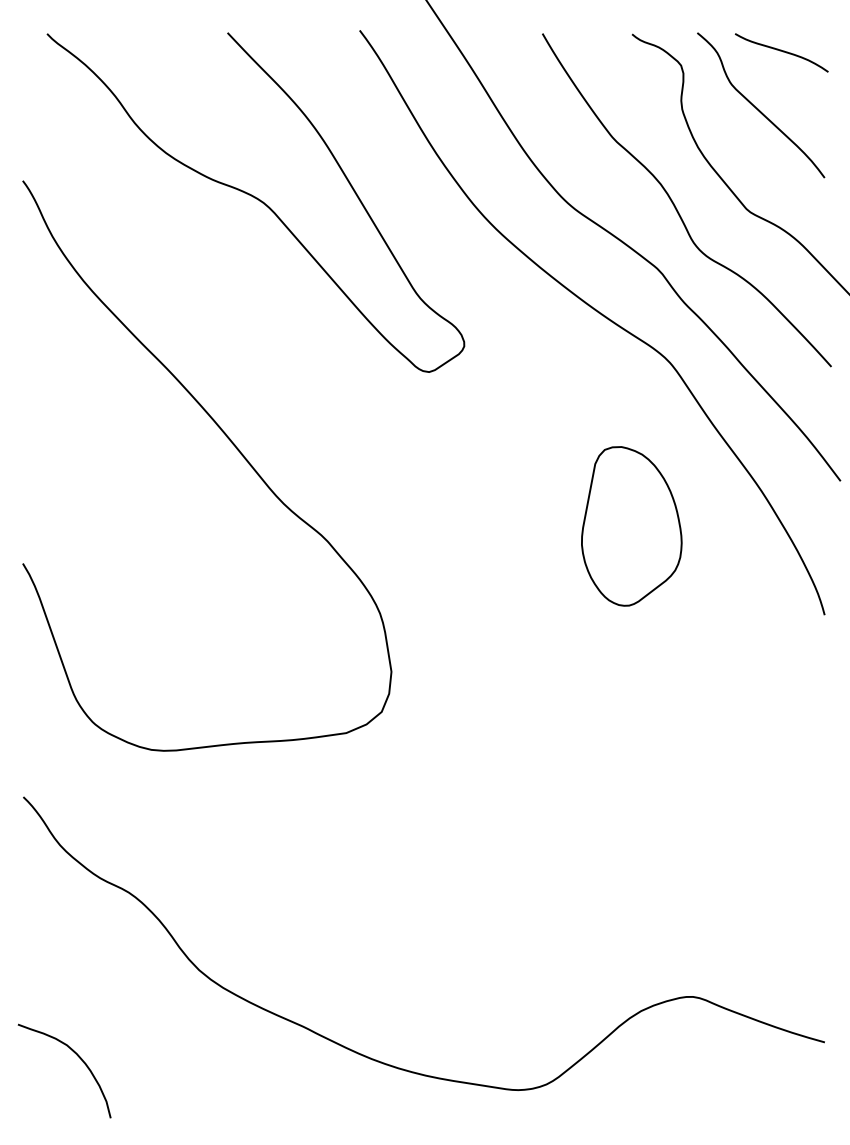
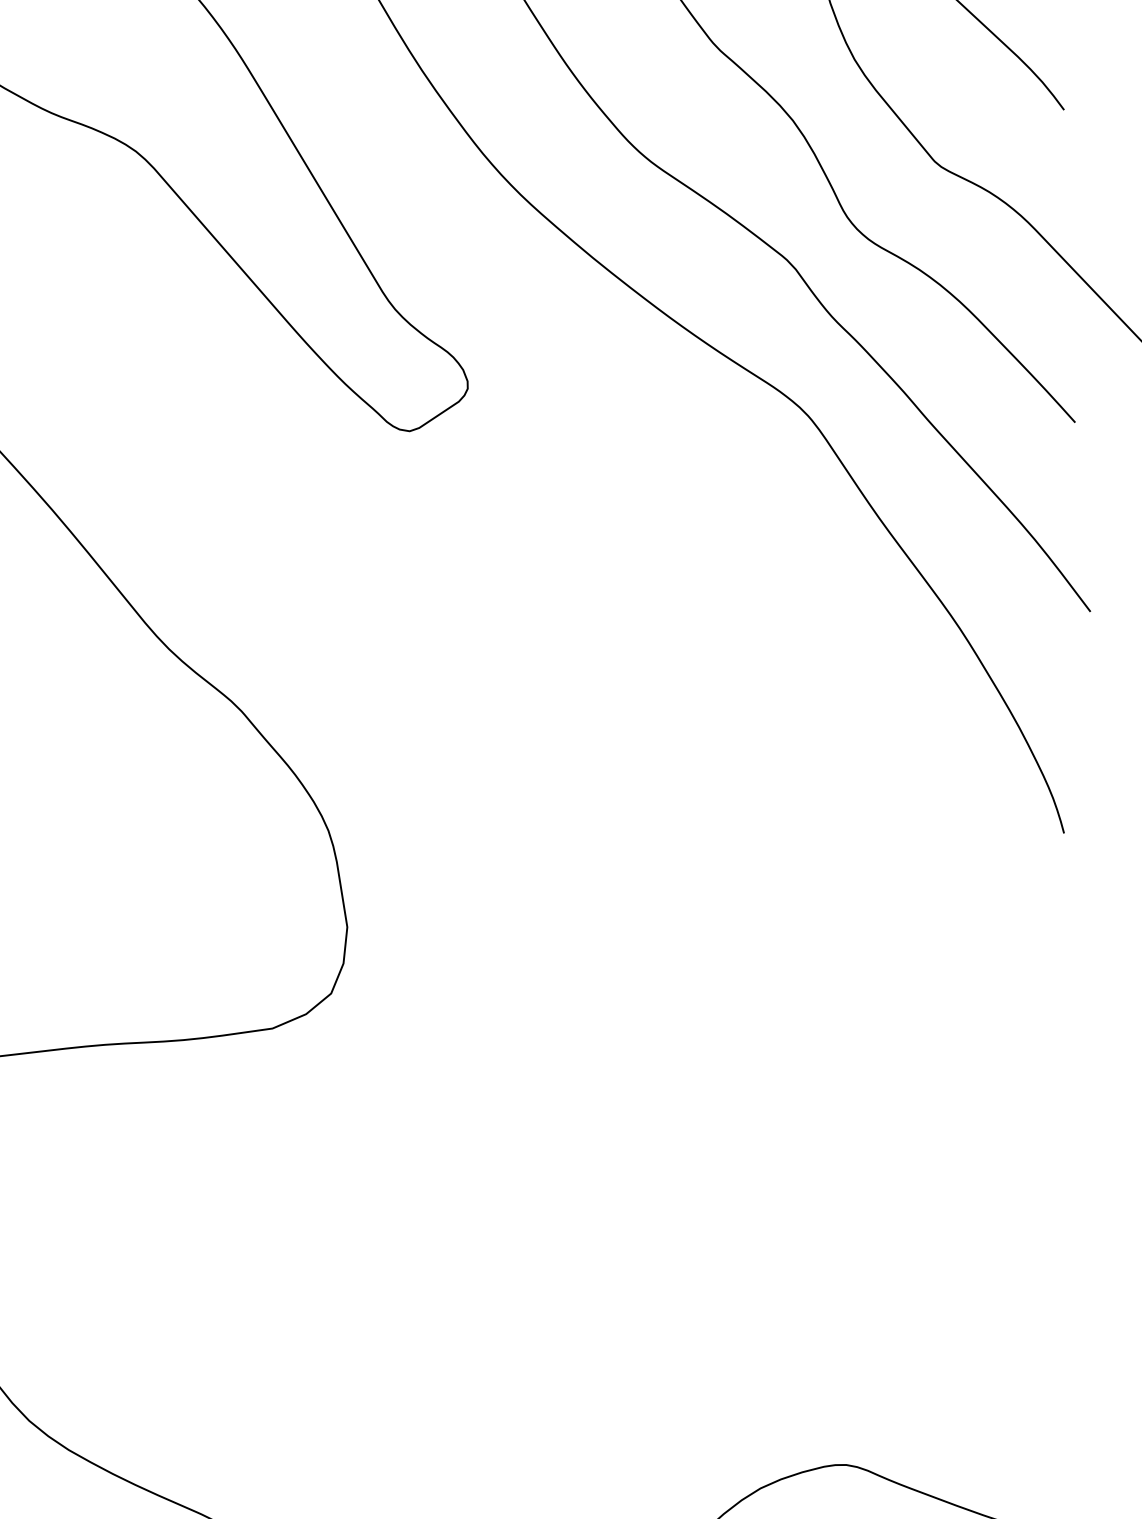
part: (631, 526) -> (744, 686), removed

